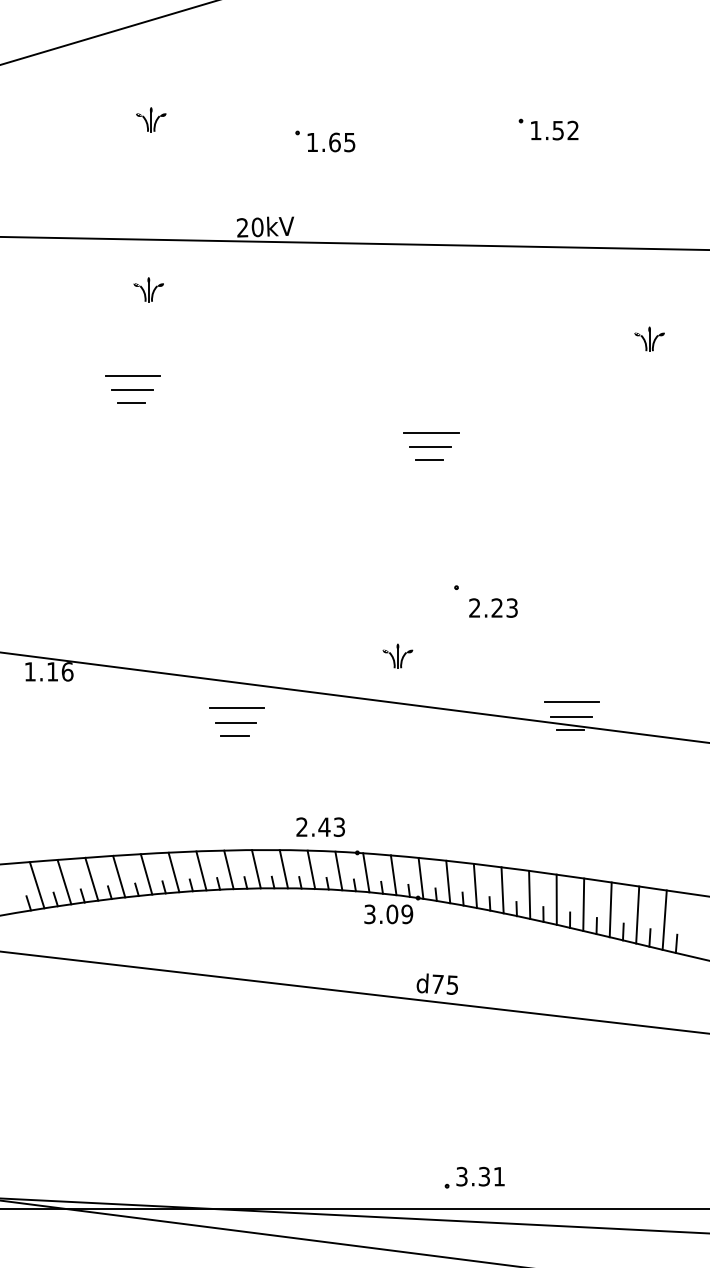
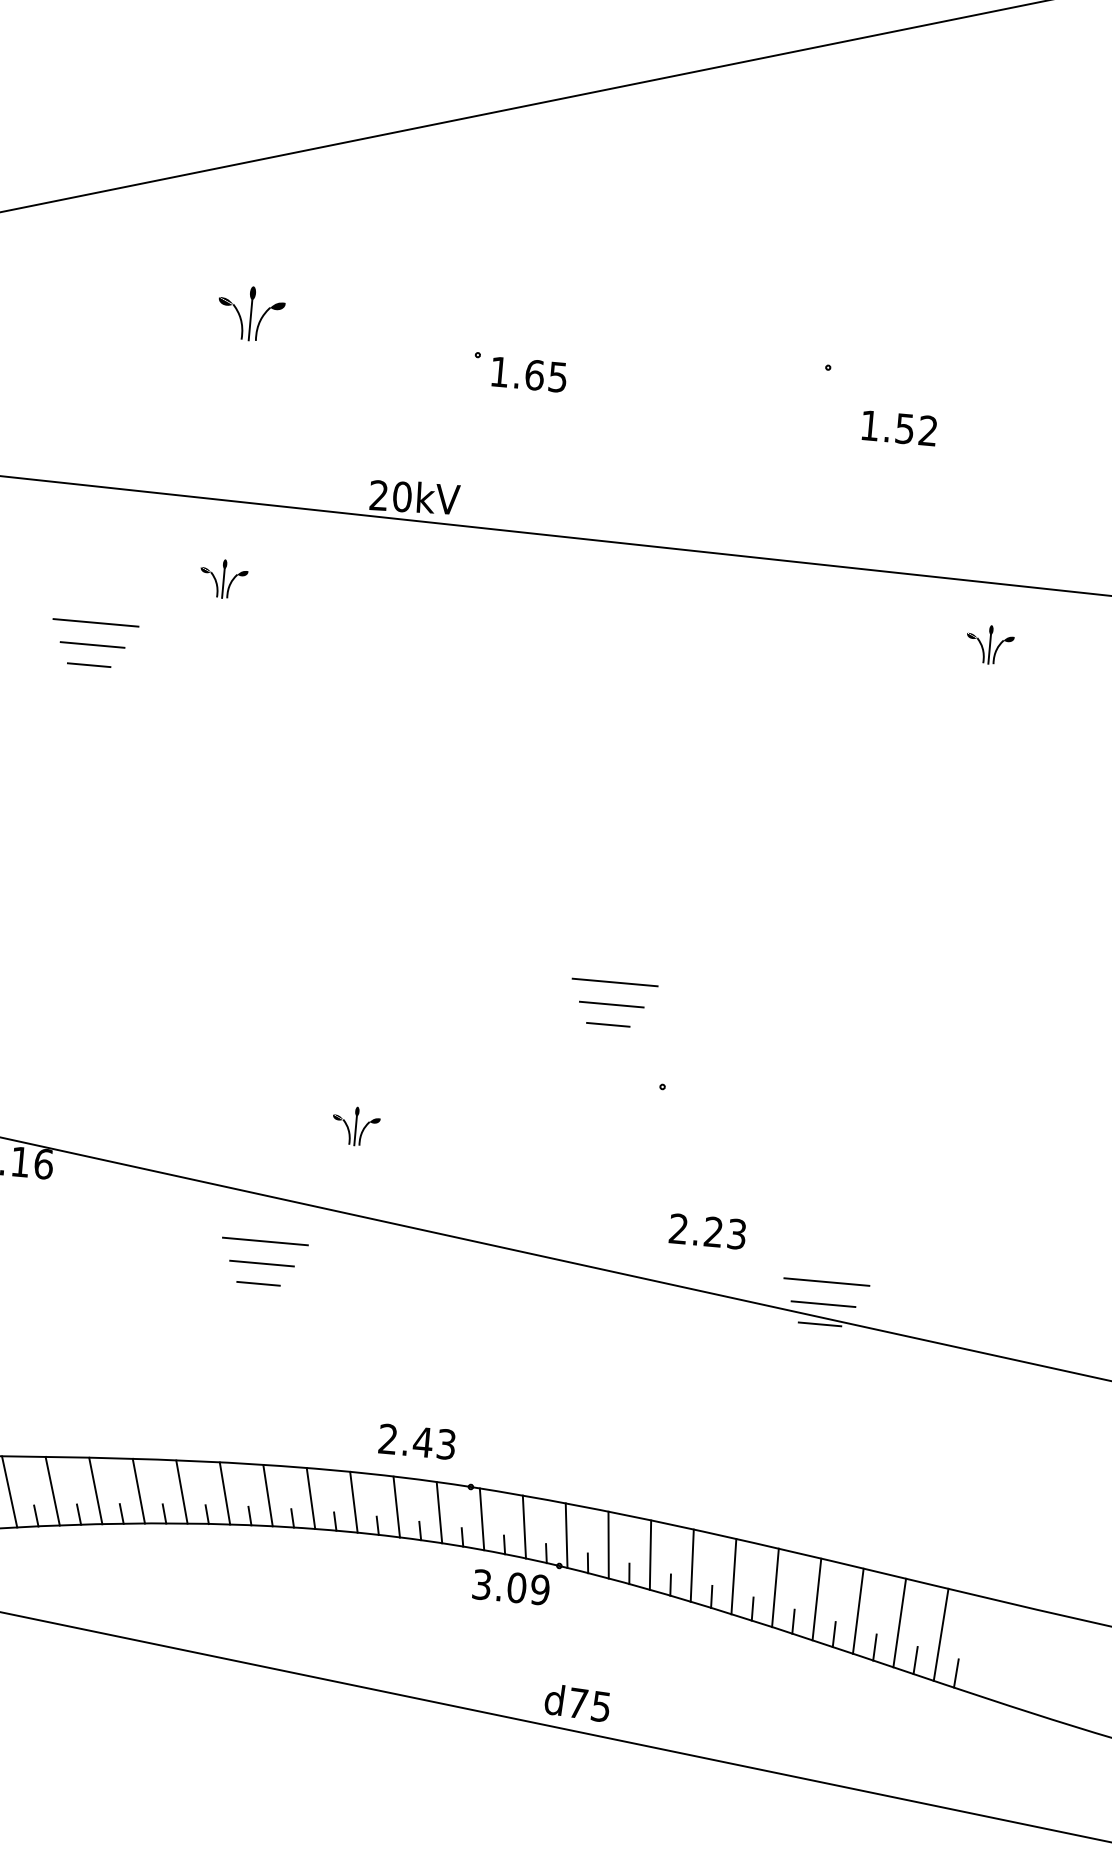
part: (151, 119) -> (251, 313), size x1.4
text: (554, 130) -> (899, 428), moved
part: (649, 338) -> (989, 643), moved
part: (132, 389) -> (93, 644), moved
part: (431, 446) -> (613, 1003), moved
text: (493, 607) -> (707, 1230), moved
part: (397, 655) -> (355, 1125), moved
part: (236, 721) -> (263, 1261), moved

